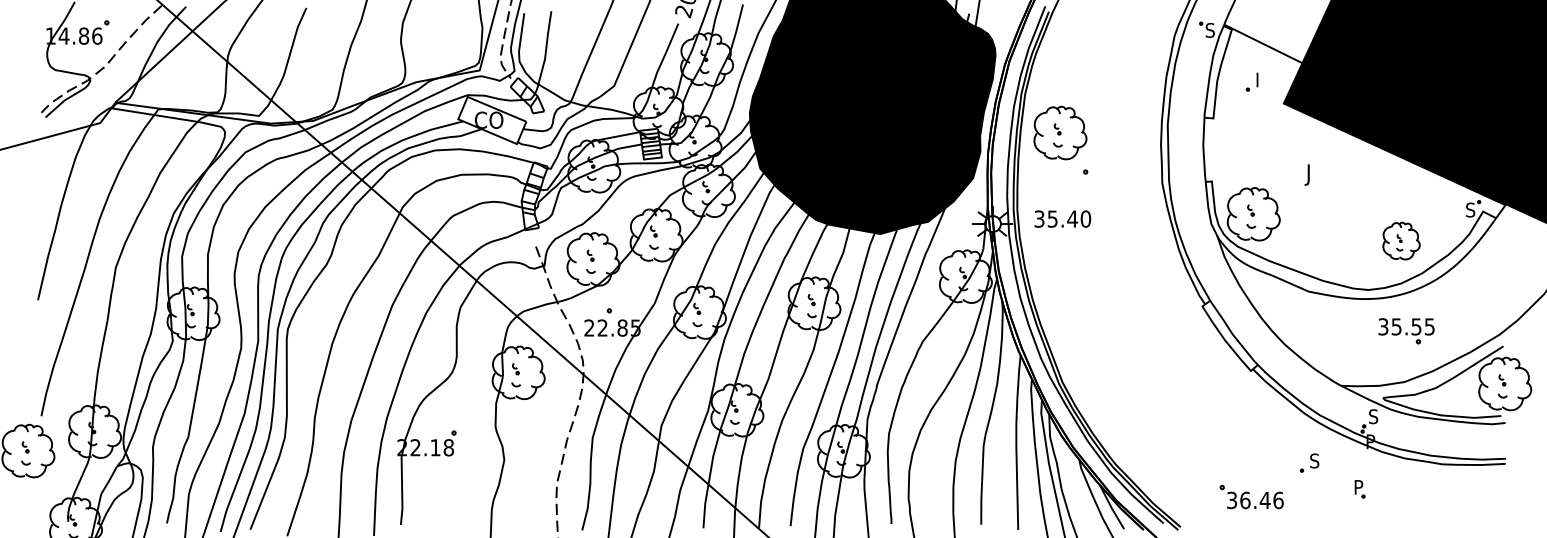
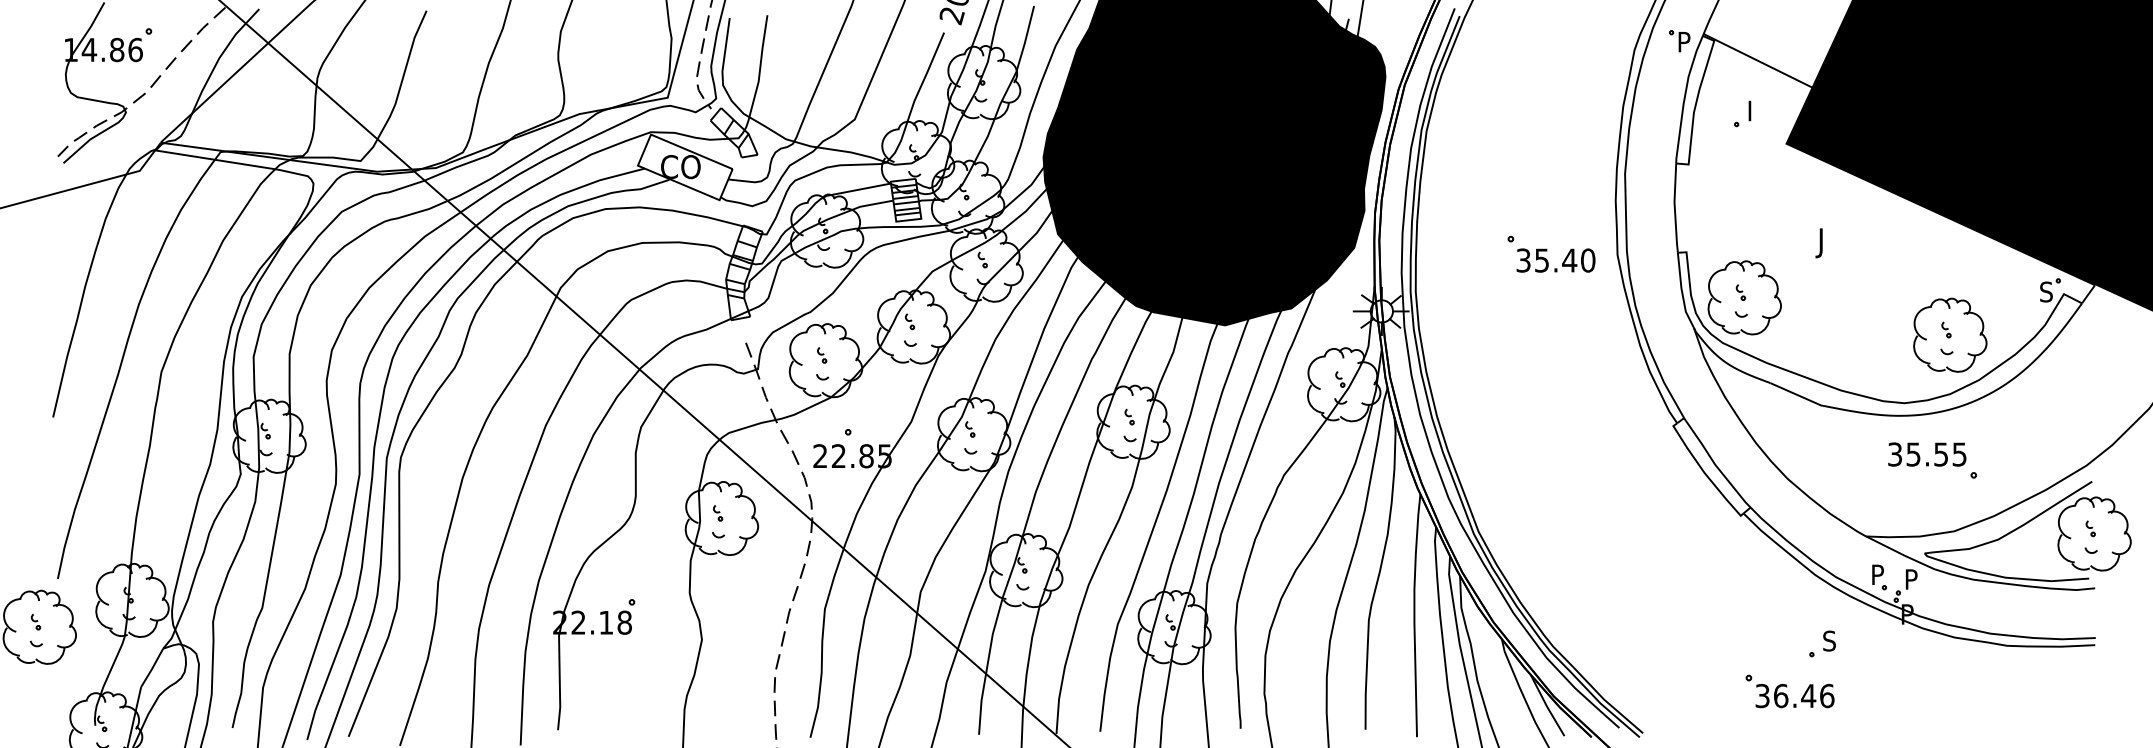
text: (1210, 30) -> (1684, 41), S -> P
part: (1060, 132) -> (1475, 184), removed
text: (1062, 219) -> (1555, 260), moved
part: (1401, 240) -> (1950, 334), size x1.43
text: (1406, 326) -> (1927, 454), moved
text: (1373, 416) -> (1911, 579), S -> P
part: (1359, 489) -> (1879, 577), moved
part: (1251, 497) -> (1789, 691), moved

